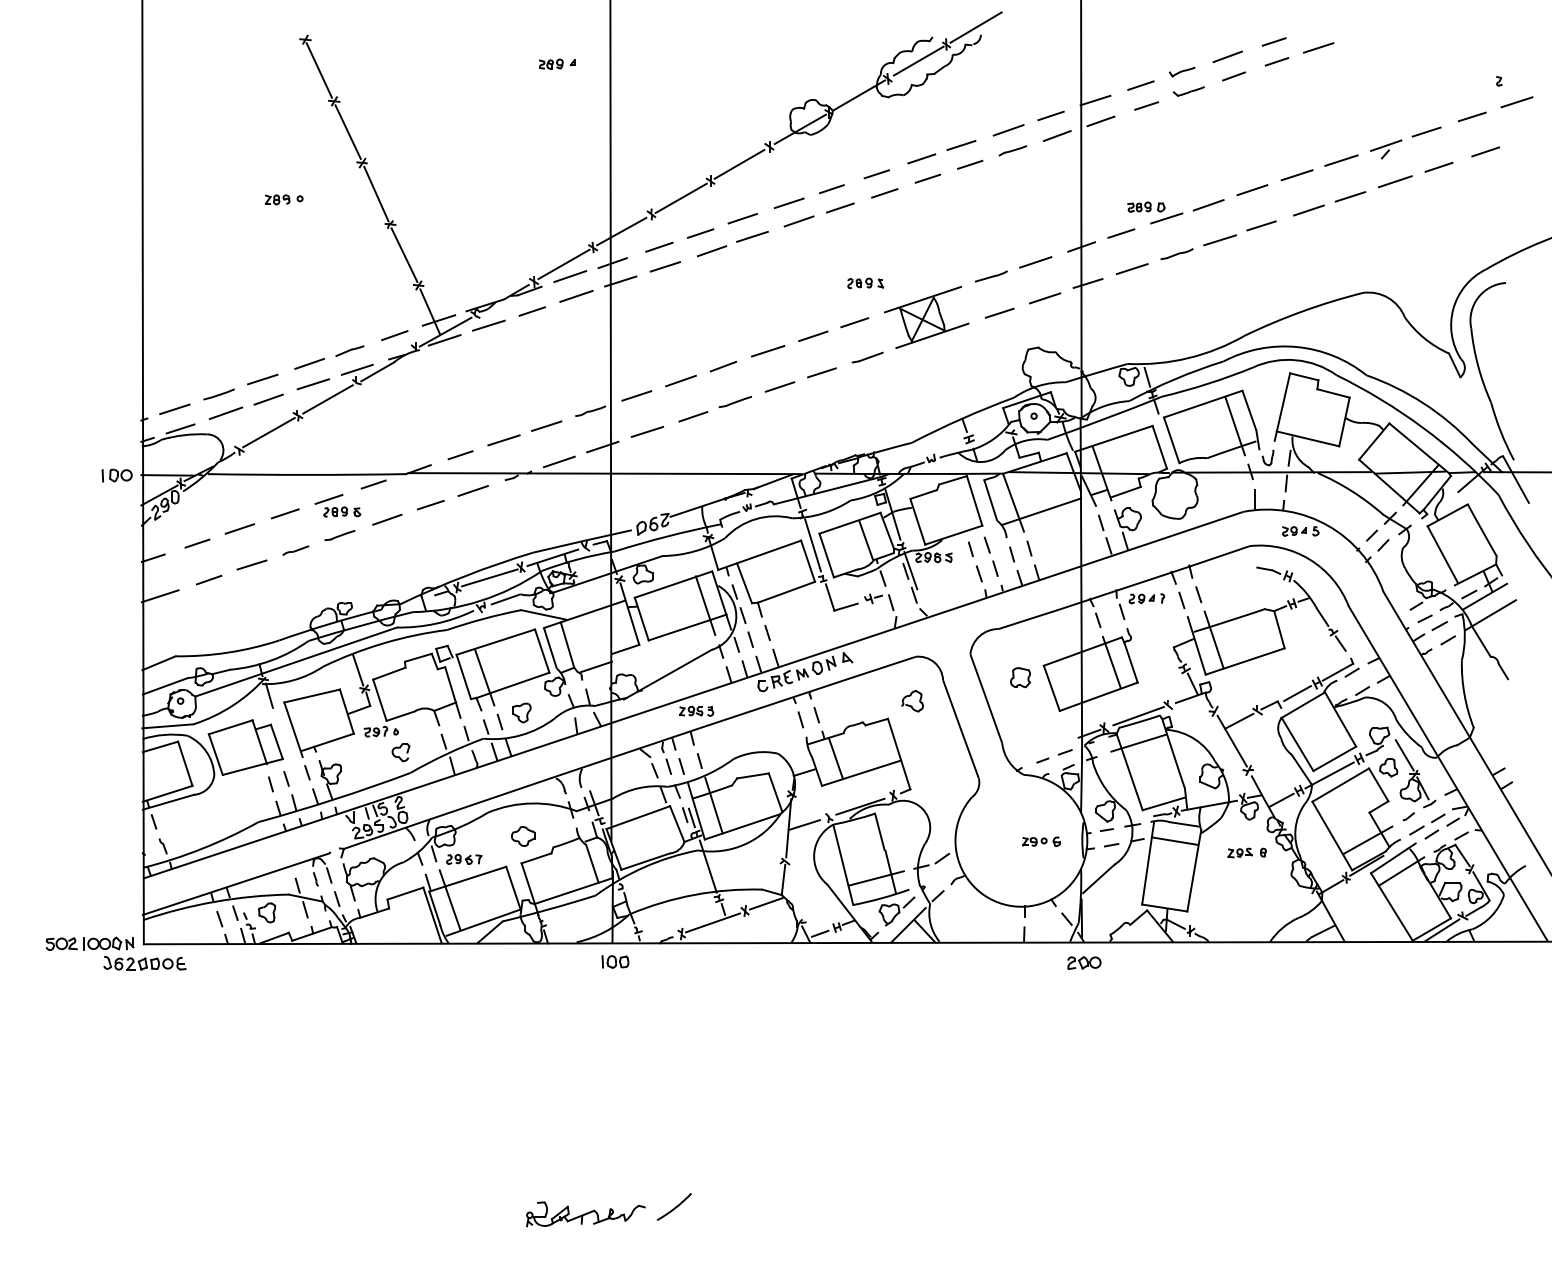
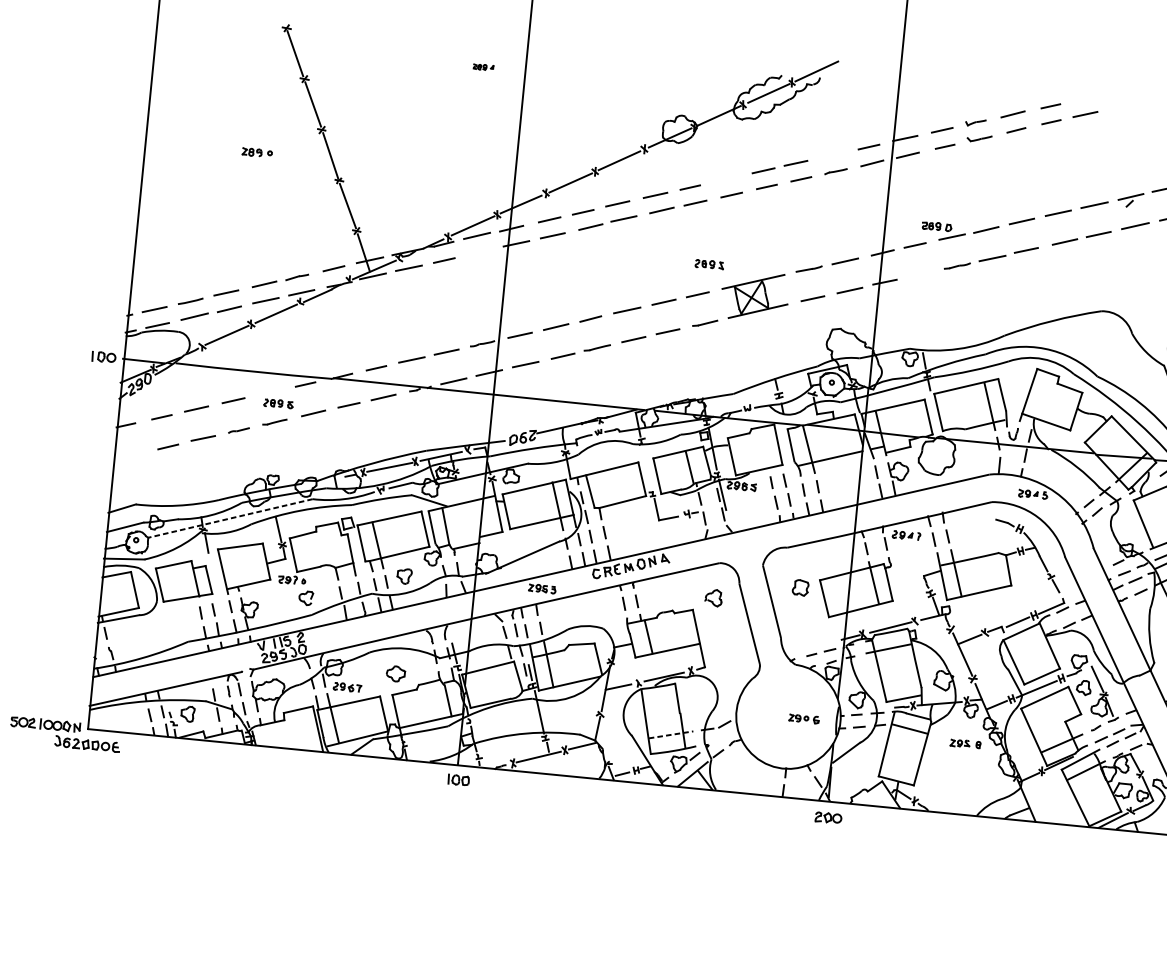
part: (557, 63) -> (483, 66), size x0.7
line: (1008, 130) -> (834, 155), removed
line: (876, 174) -> (726, 179), removed
line: (1131, 269) -> (920, 274), removed
line: (576, 295) -> (480, 251), removed
line: (328, 498) -> (268, 391), removed
line: (812, 545) -> (646, 467), removed
line: (159, 596) -> (127, 455), removed
line: (296, 662) -> (230, 518), solid -> dashed
line: (876, 878) -> (671, 734), solid -> dashed

